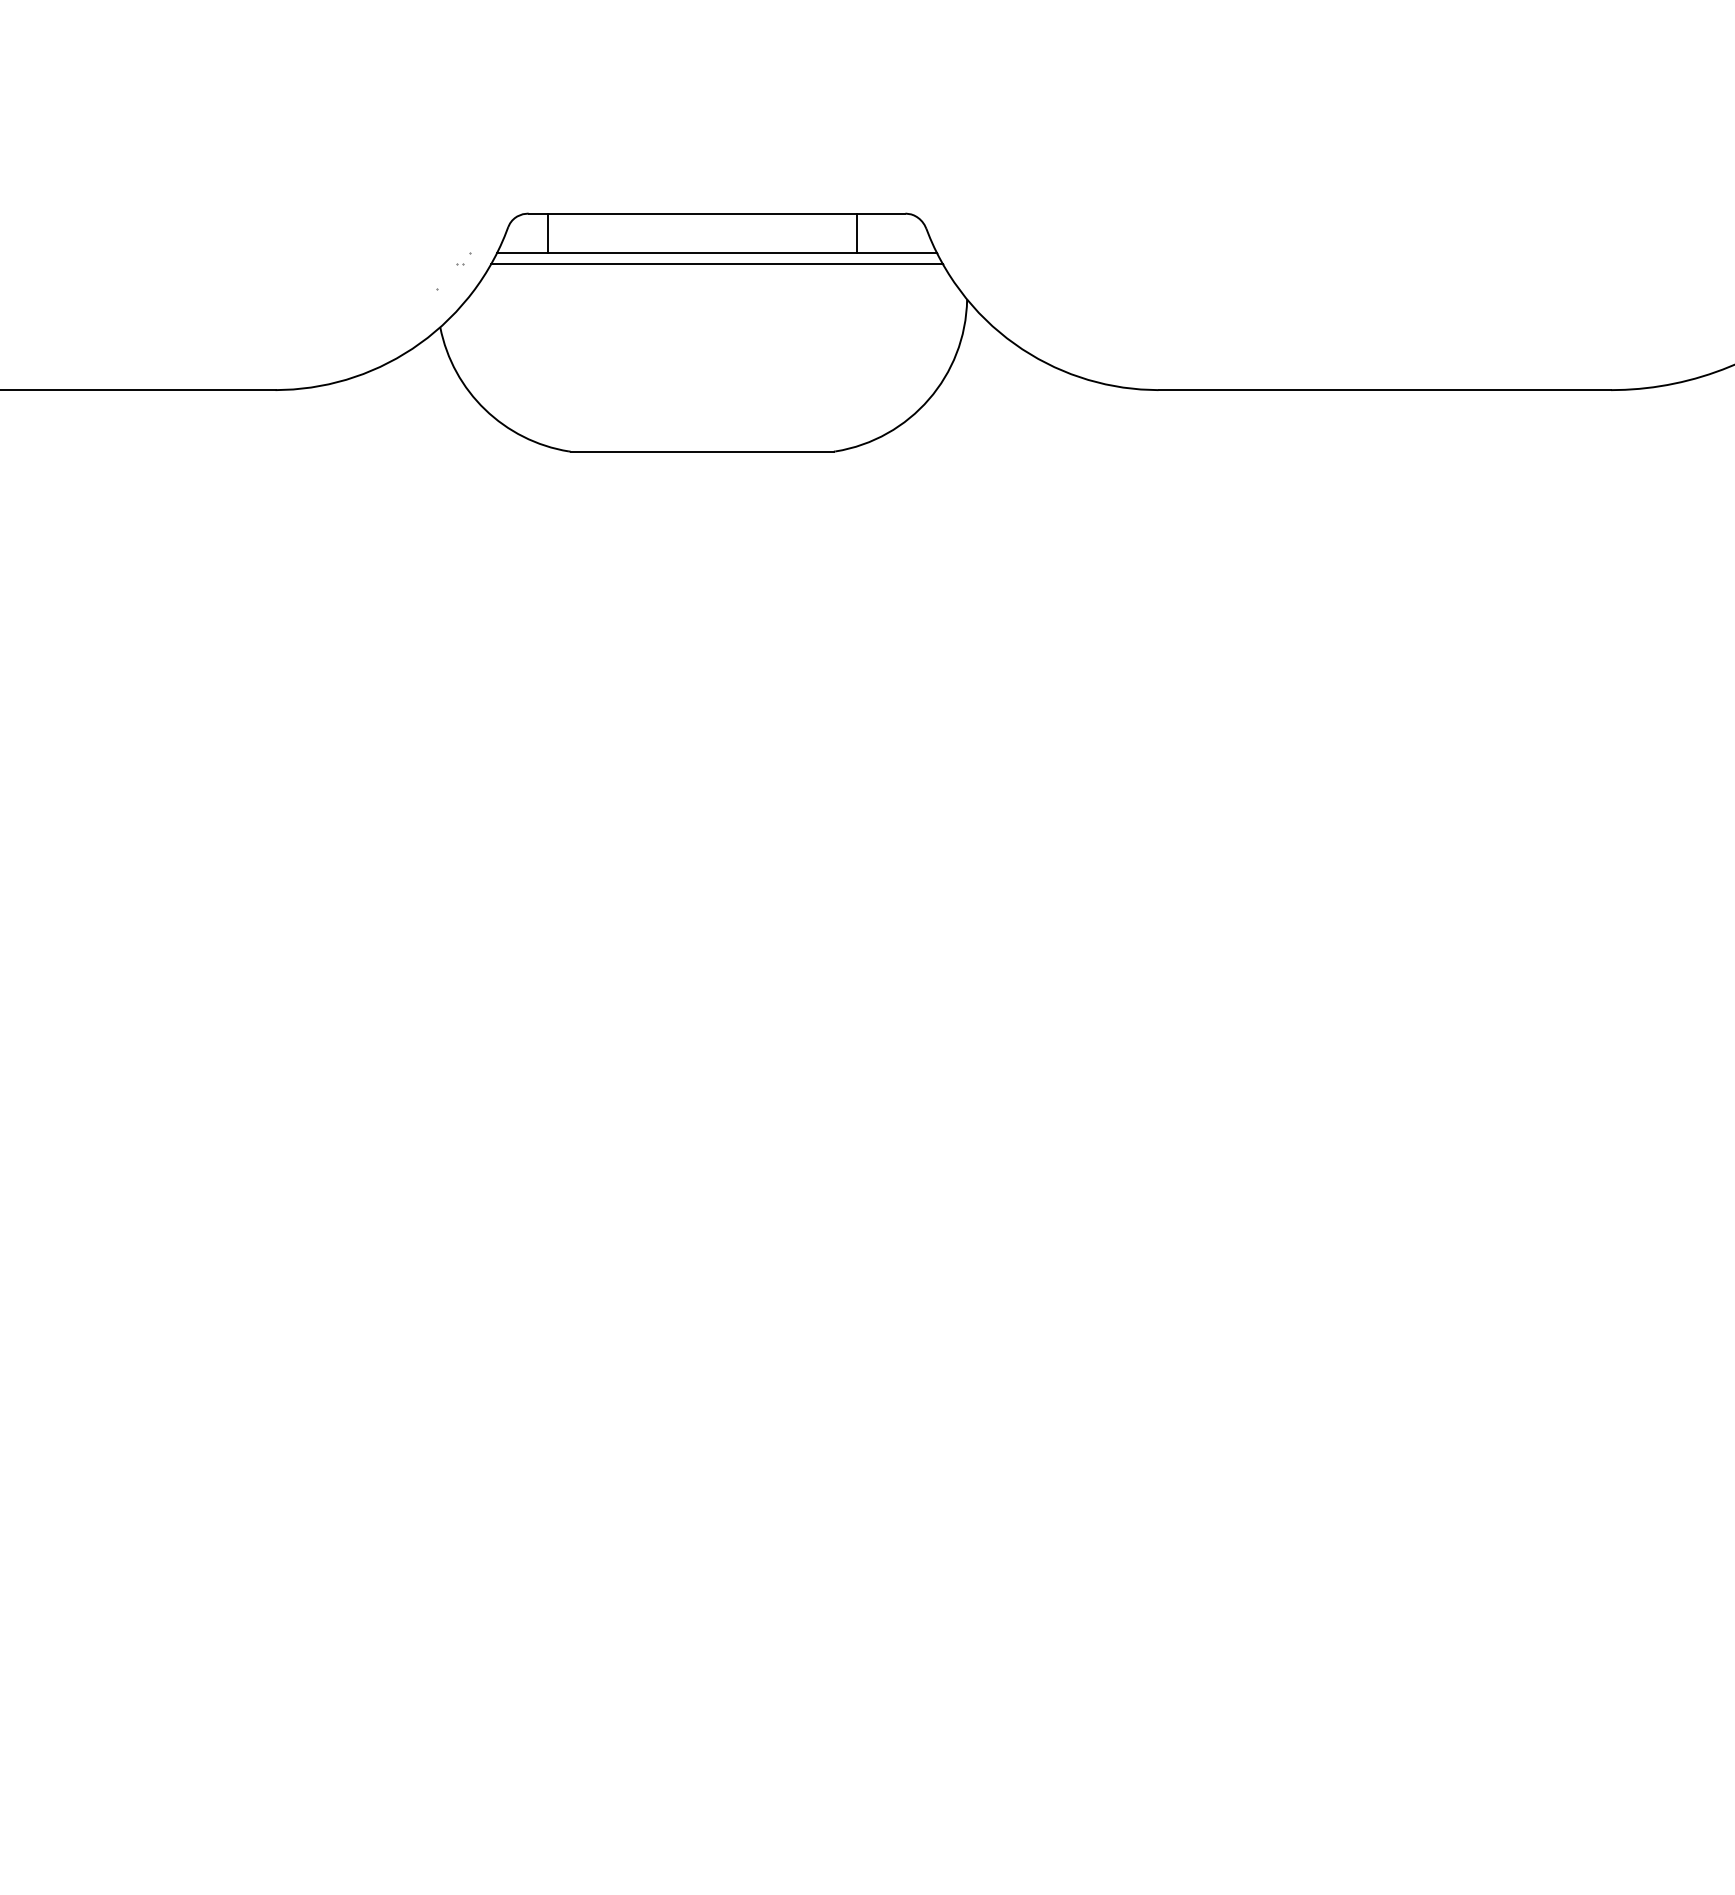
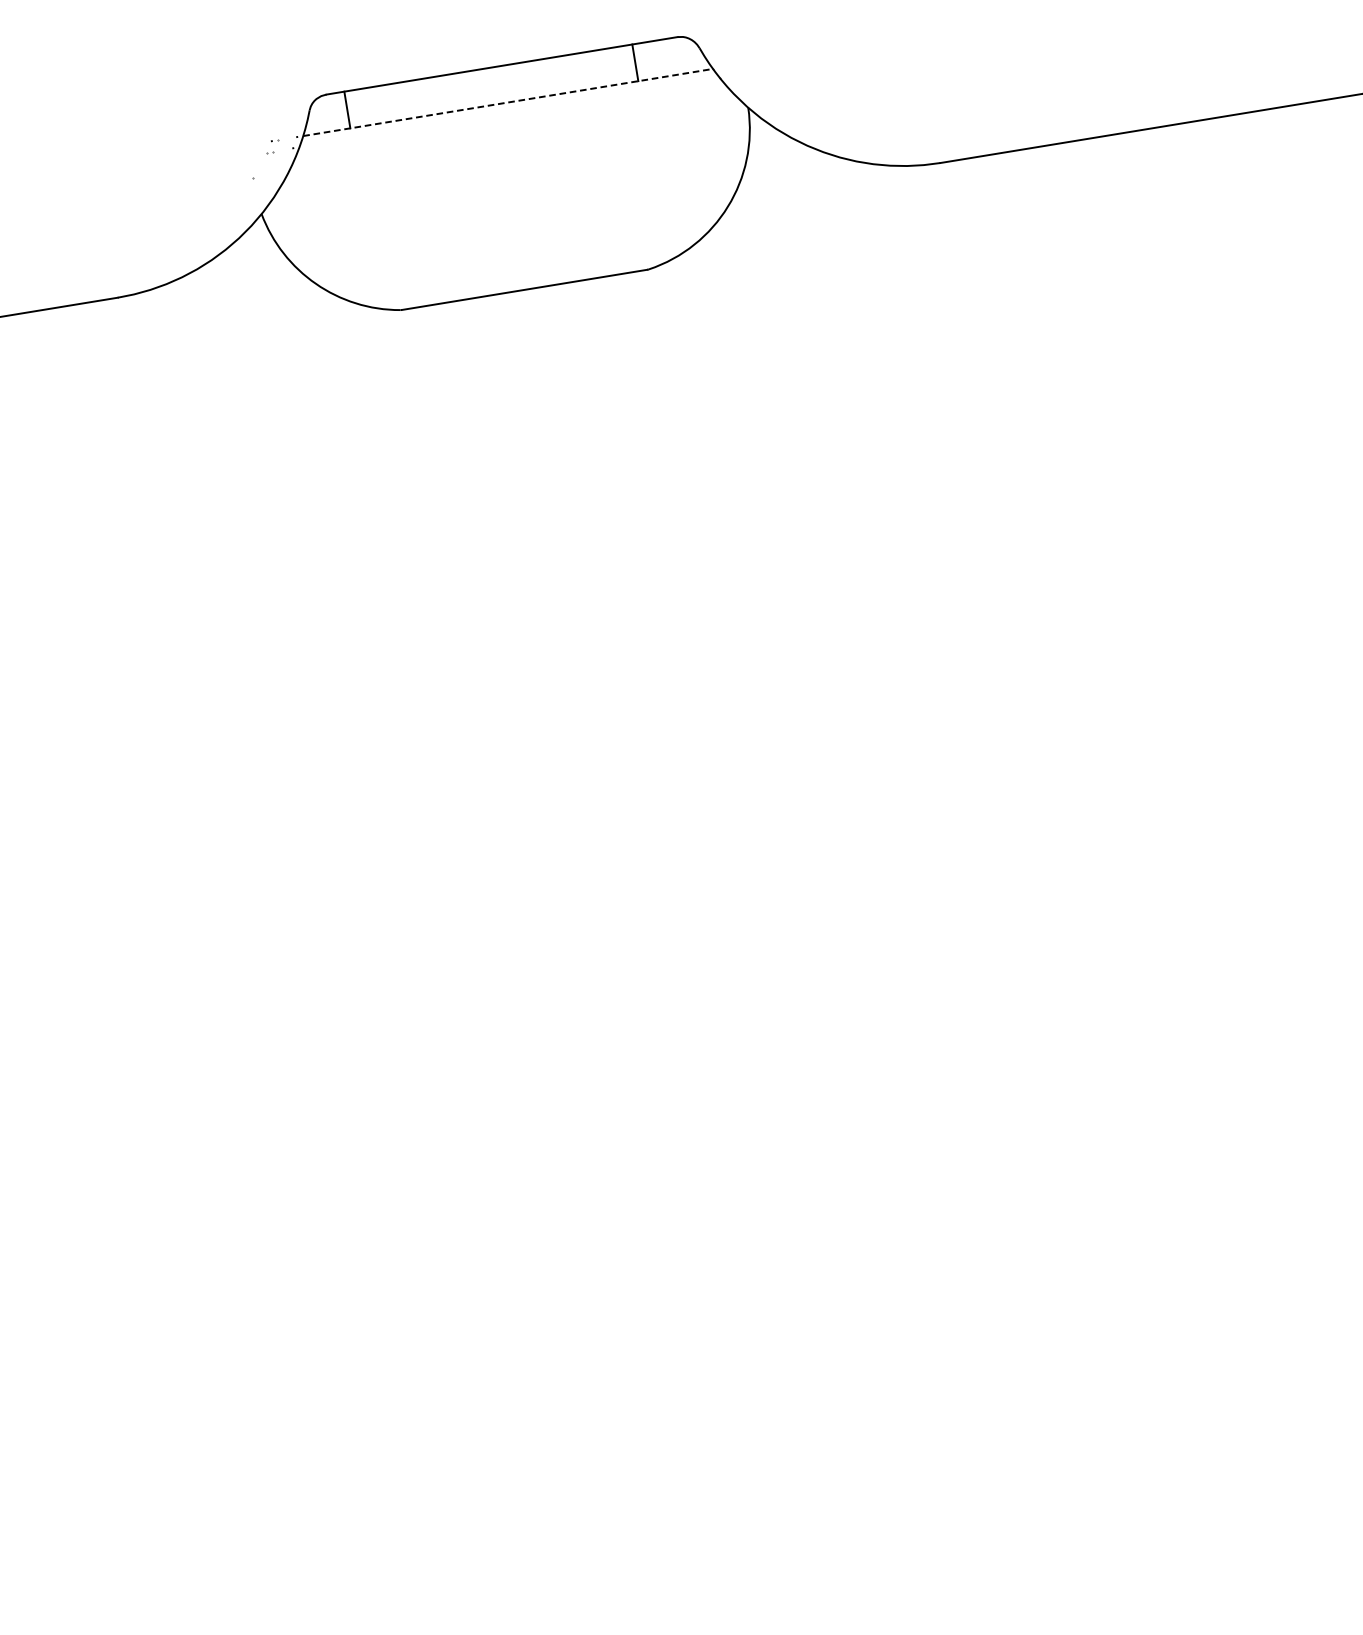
line: (717, 252) -> (508, 102), solid -> dashed
line: (716, 263) -> (509, 112), removed

